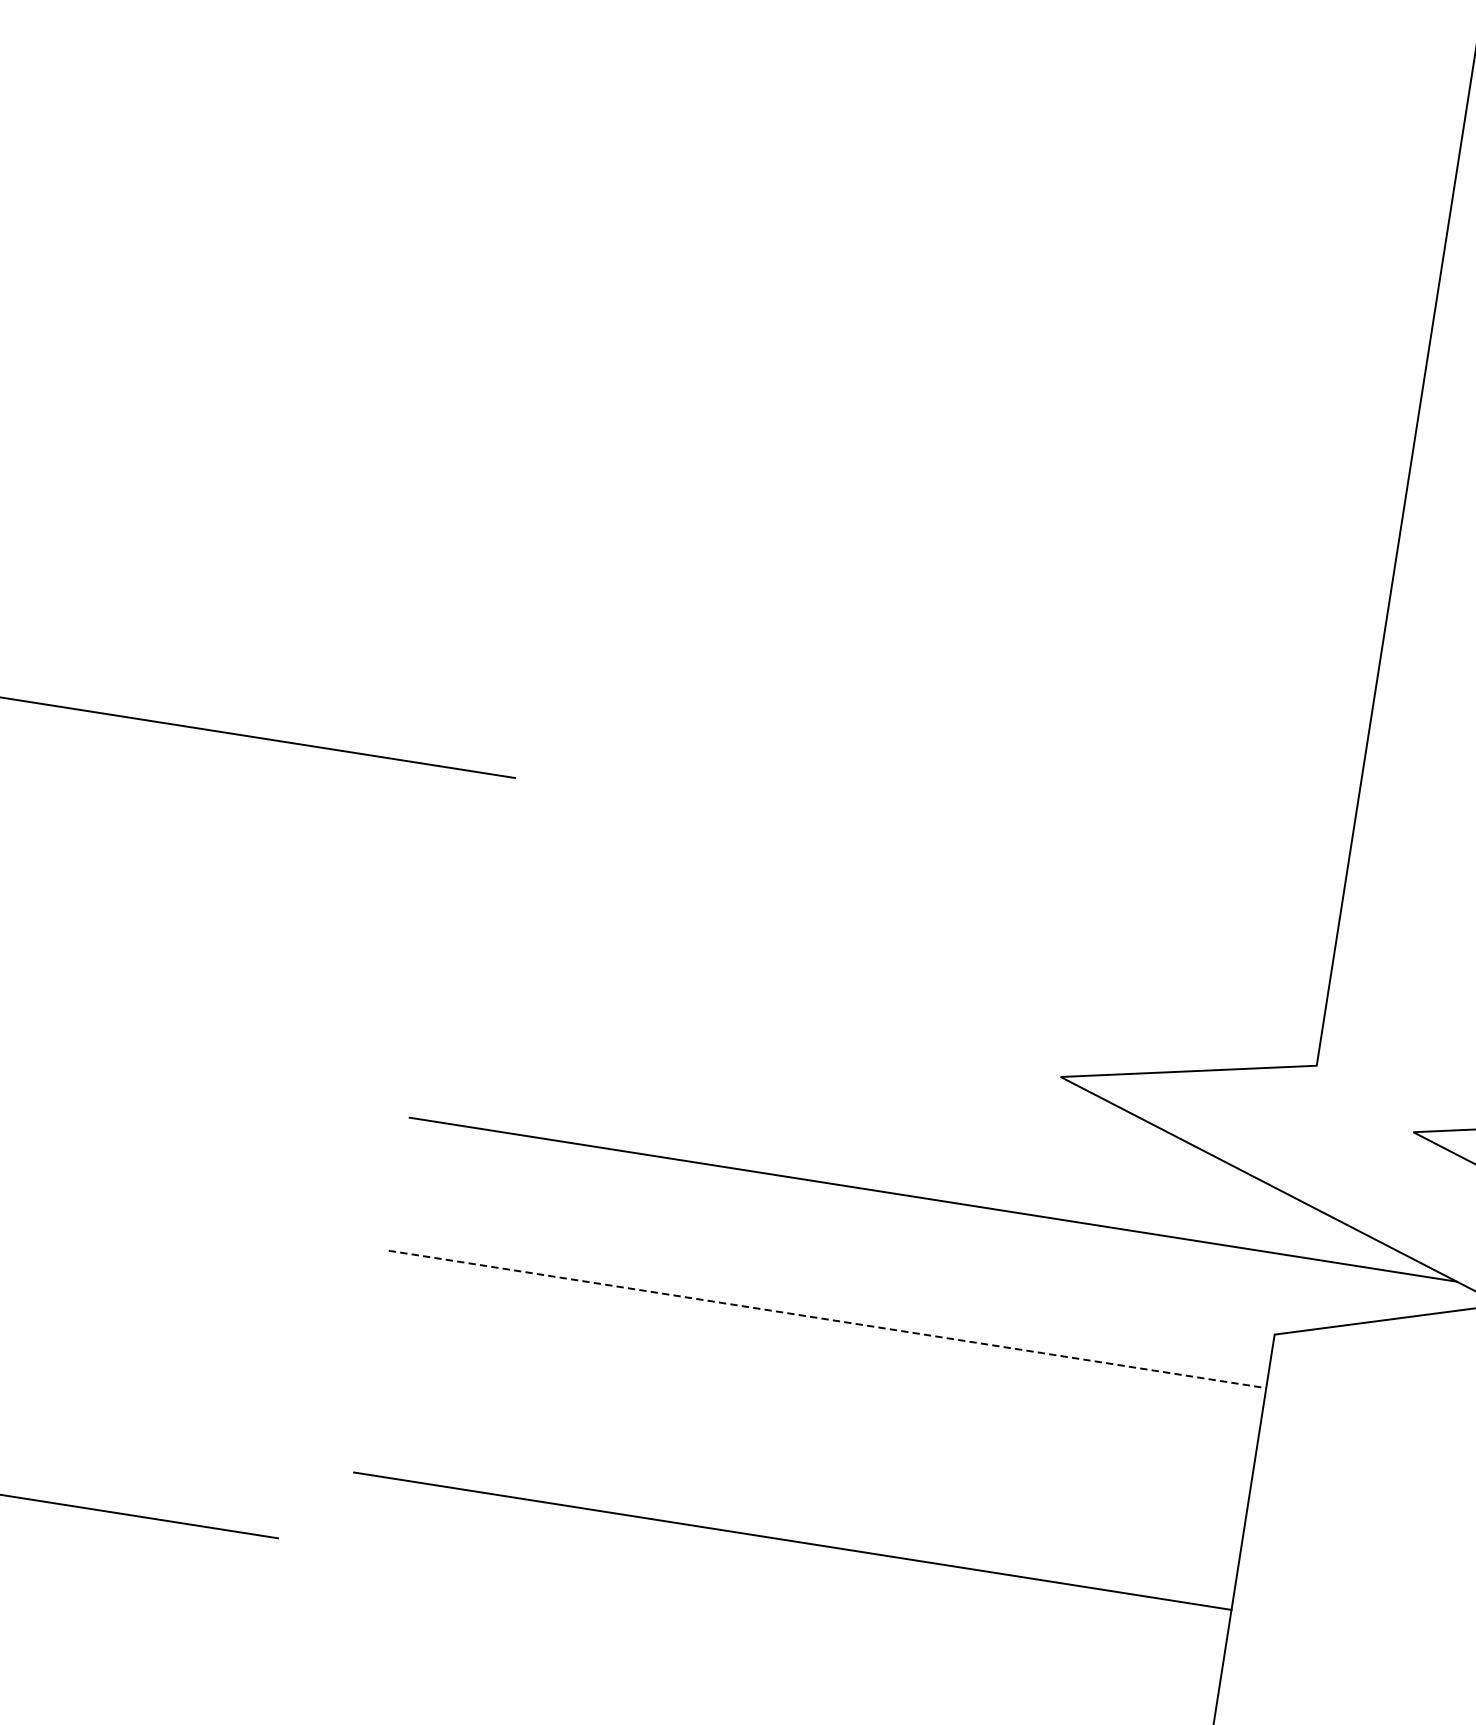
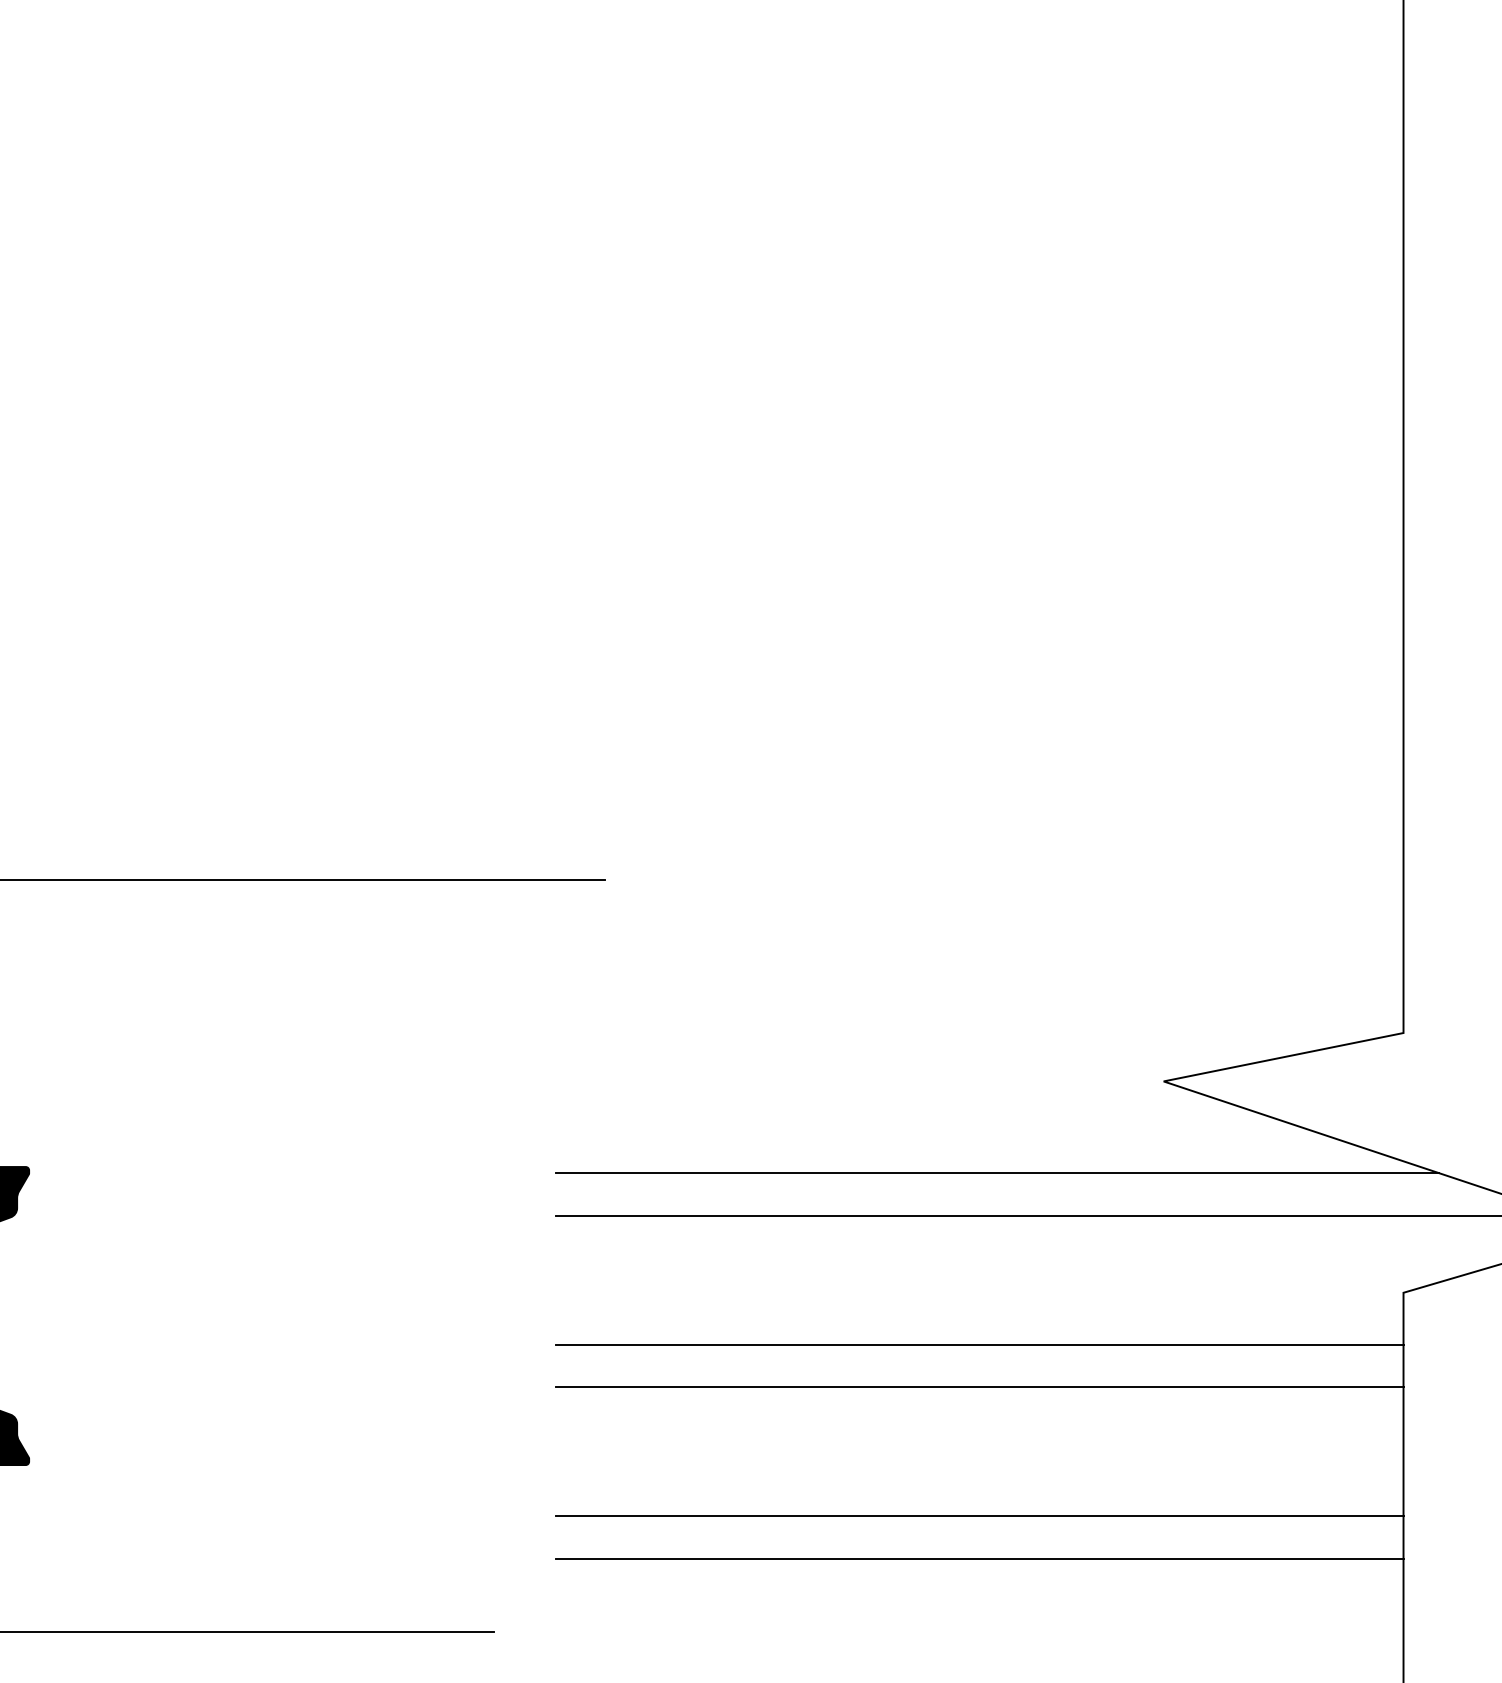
line: (873, 1145) -> (997, 1173), added
line: (827, 1319) -> (979, 1344), dashed -> solid
line: (820, 1363) -> (979, 1387), added
line: (799, 1496) -> (979, 1515), added

